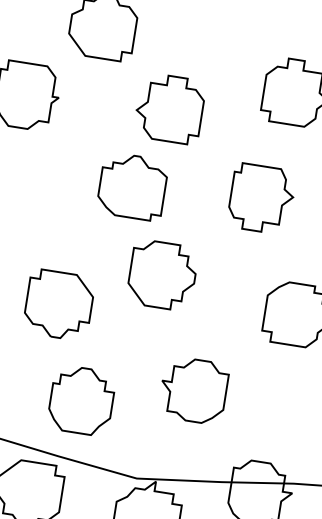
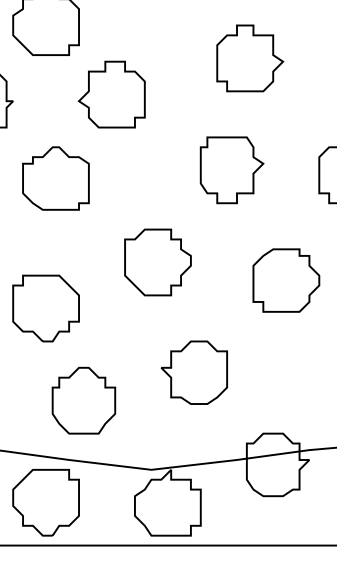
part: (169, 108) -> (111, 94), moved
part: (132, 186) -> (55, 178), moved
part: (162, 275) -> (157, 262), moved

